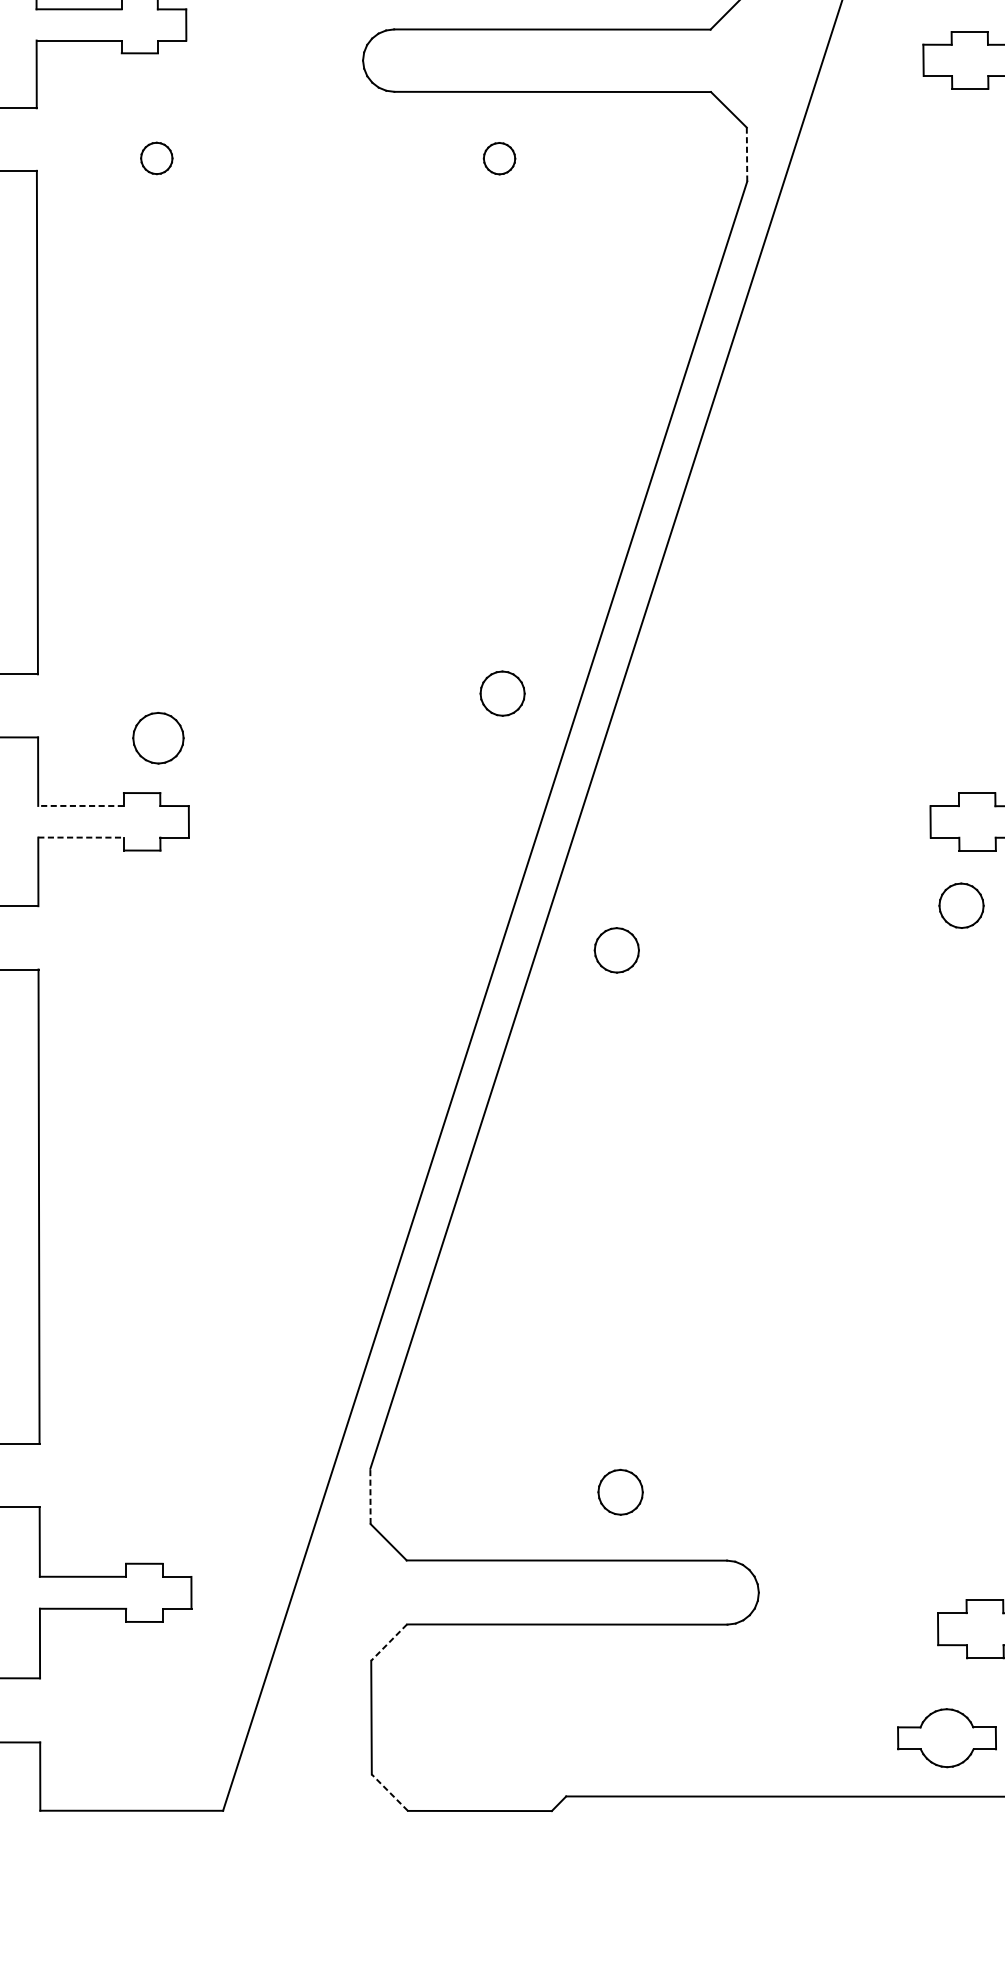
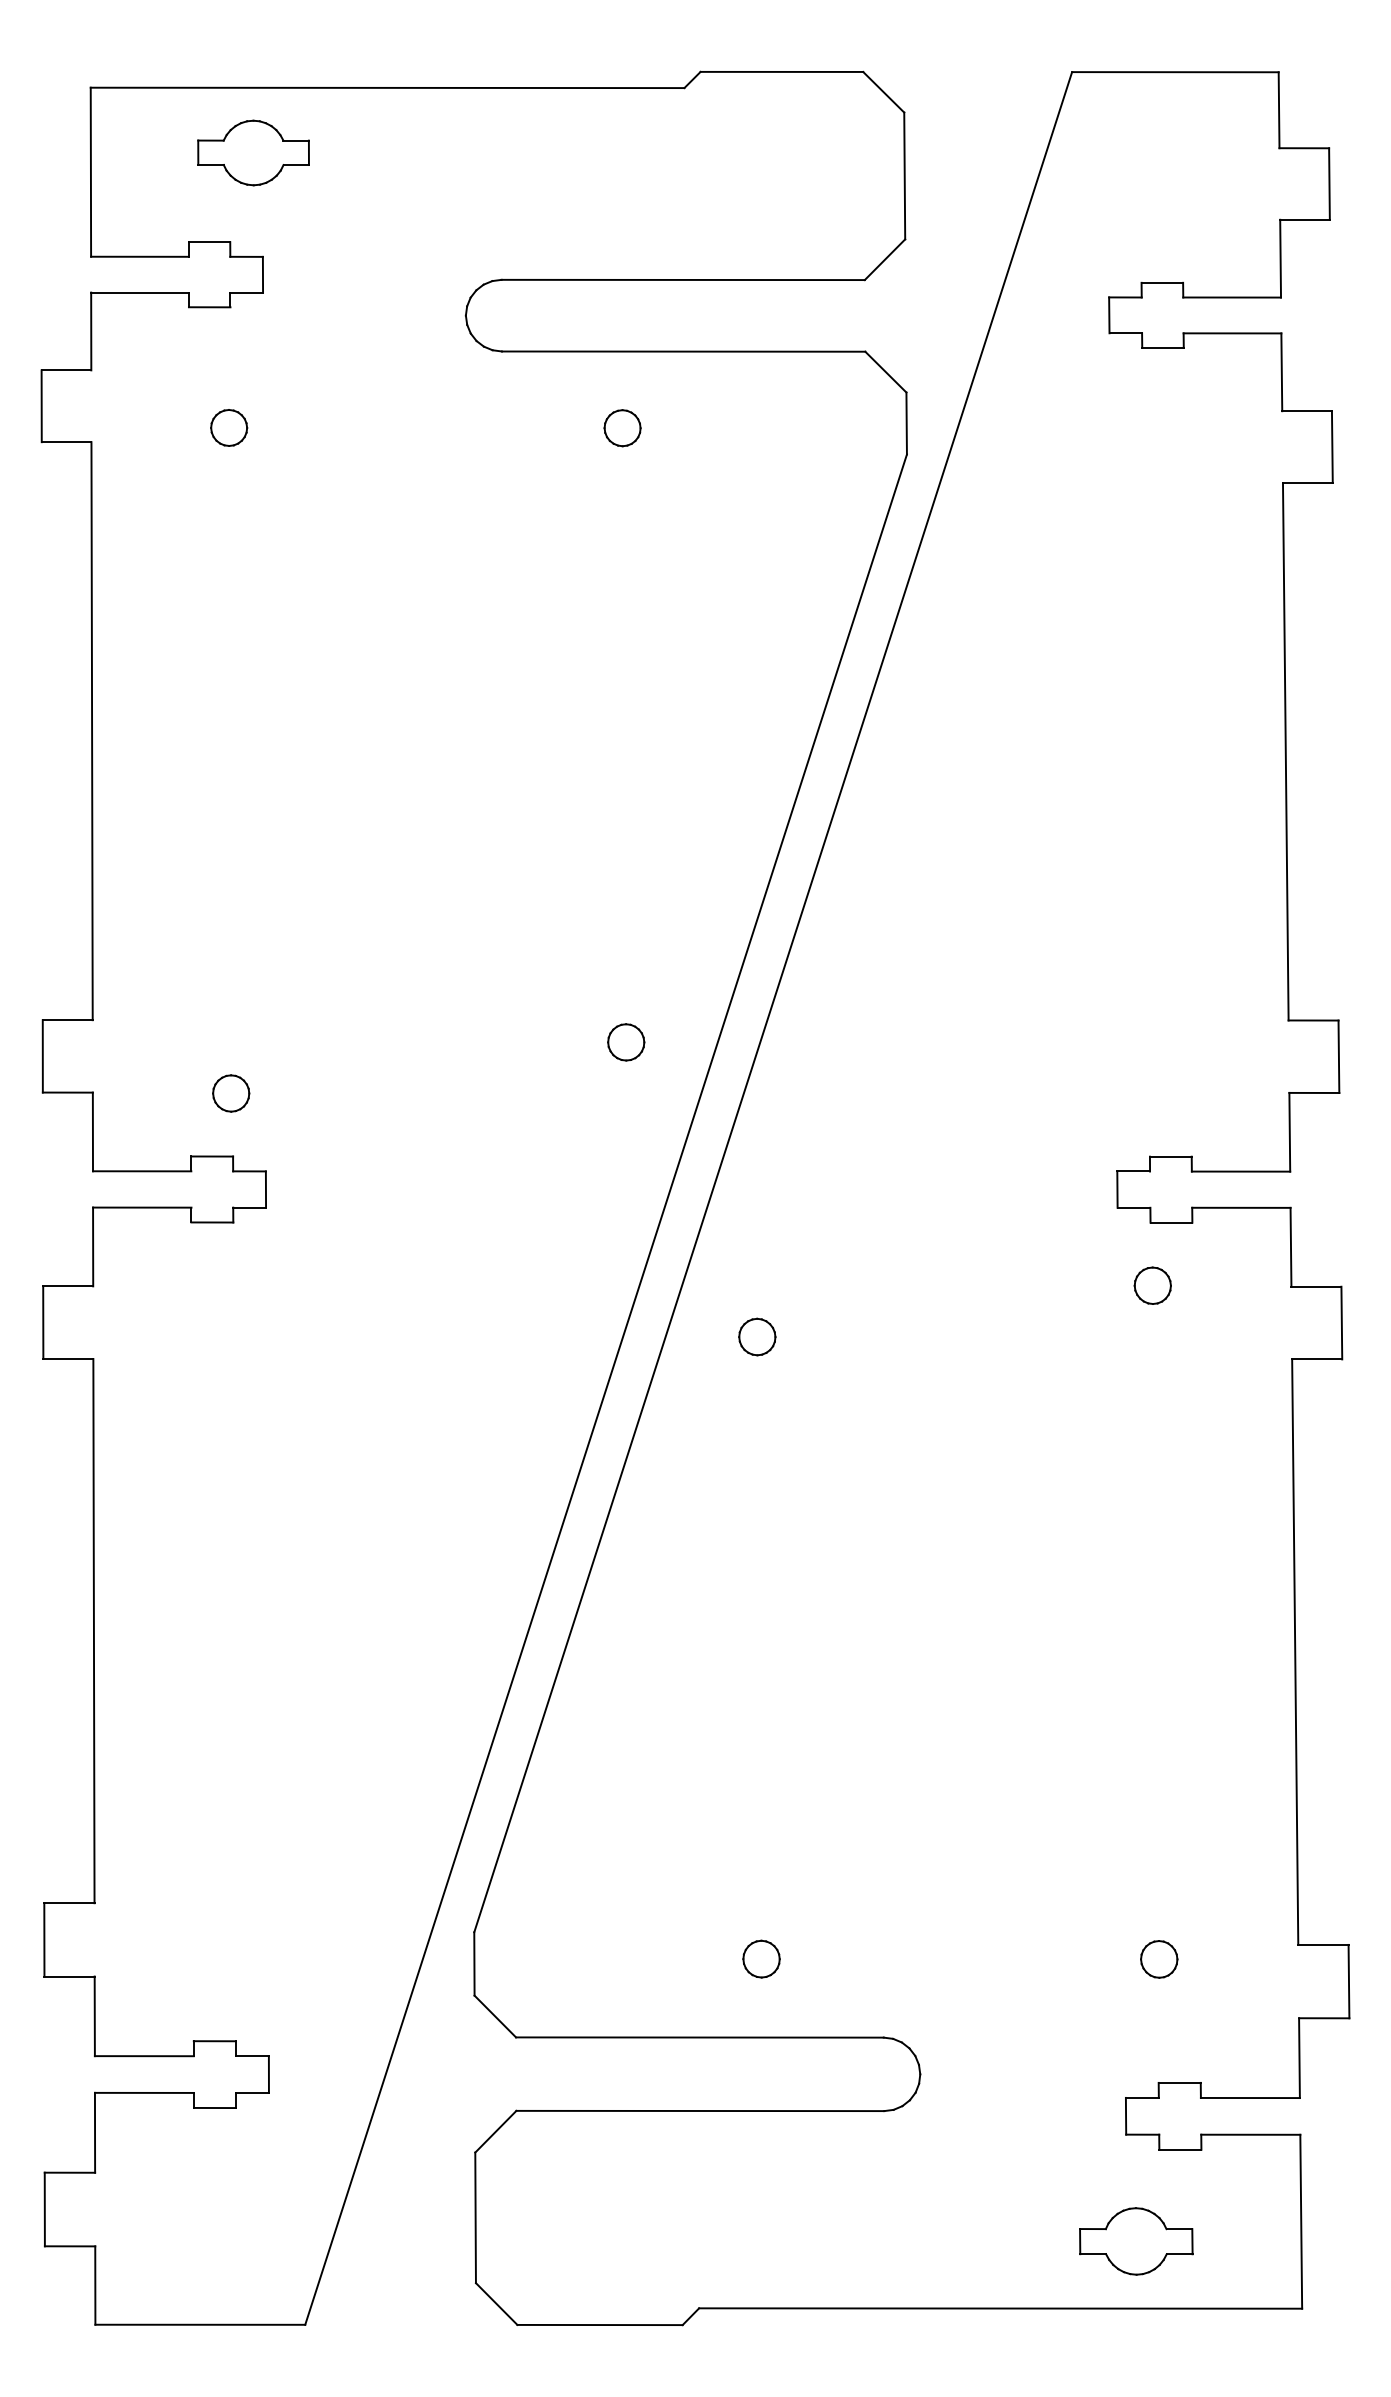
line: (746, 154) -> (906, 423), dashed -> solid
part: (502, 693) -> (626, 1042), size x0.71
part: (158, 738) -> (231, 1093), size x0.62
line: (80, 806) -> (141, 1171), dashed -> solid
line: (81, 837) -> (142, 1207), dashed -> solid
part: (961, 905) -> (1152, 1285), size x0.71
part: (617, 949) -> (757, 1336), size x0.71
part: (620, 1491) -> (761, 1958), size x0.71
part: (967, 1492) -> (1159, 1959), added
line: (370, 1496) -> (474, 1963), dashed -> solid
line: (388, 1643) -> (495, 2132), dashed -> solid
line: (389, 1792) -> (496, 2303), dashed -> solid

